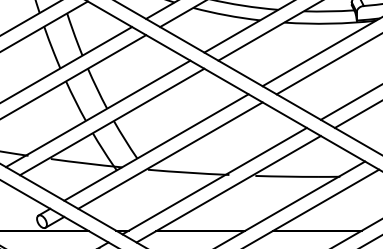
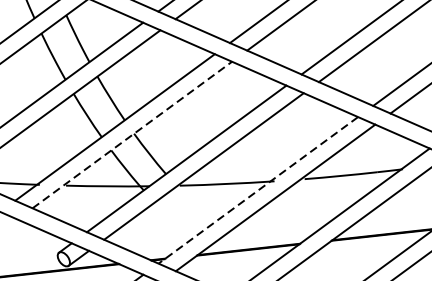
line: (112, 121) -> (132, 134), solid -> dashed
line: (214, 181) -> (258, 190), solid -> dashed

